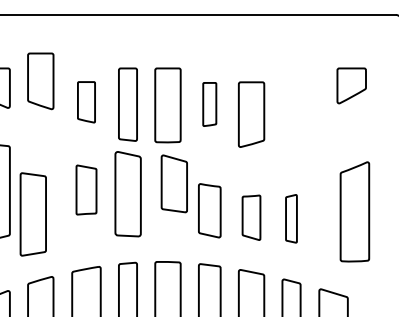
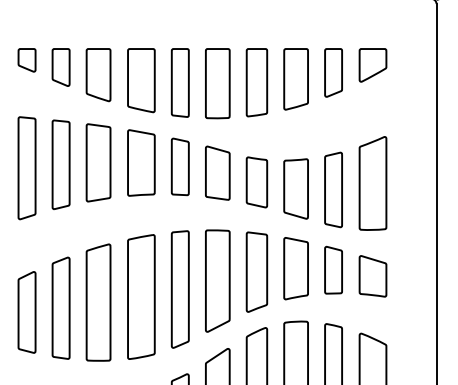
part: (40, 81) -> (98, 75), moved
part: (351, 86) -> (372, 65), moved
part: (291, 93) -> (333, 72), added
part: (86, 102) -> (141, 80), size x1.67
part: (209, 104) -> (256, 82), size x1.67
part: (250, 114) -> (295, 79), moved
part: (174, 183) -> (217, 172), moved
part: (86, 189) -> (141, 162), size x1.43
part: (127, 193) -> (179, 166), size x0.71
part: (354, 211) -> (372, 183), moved
part: (33, 214) -> (98, 162), moved
part: (250, 217) -> (295, 188), size x1.43
part: (291, 218) -> (333, 189), size x1.67

